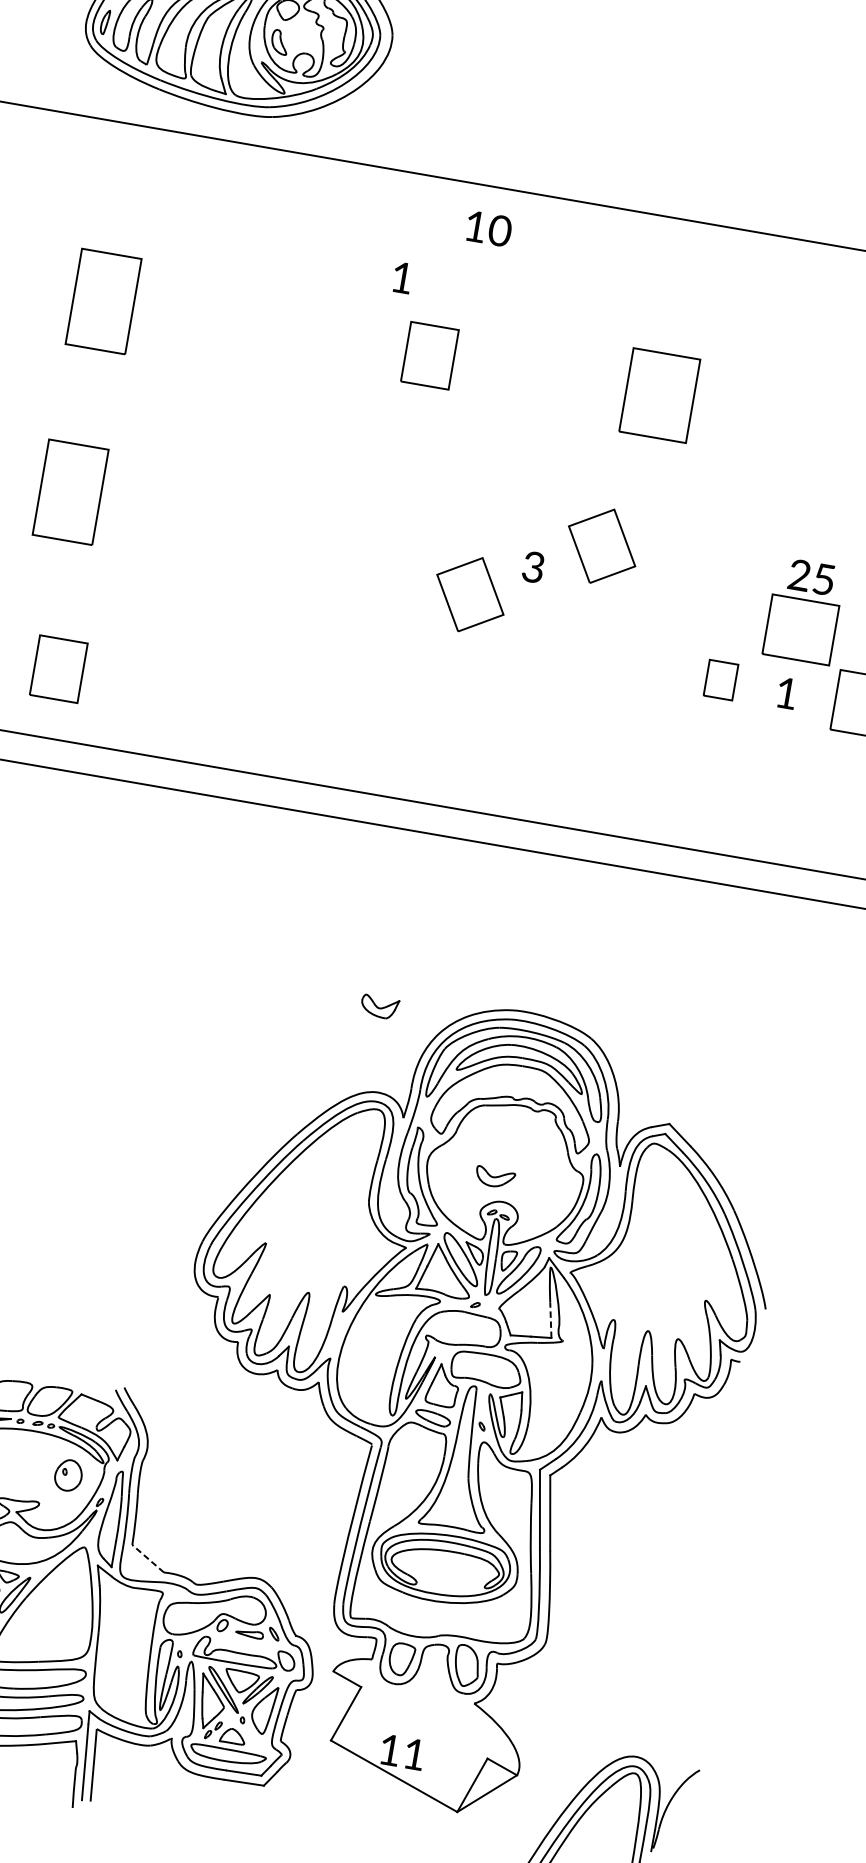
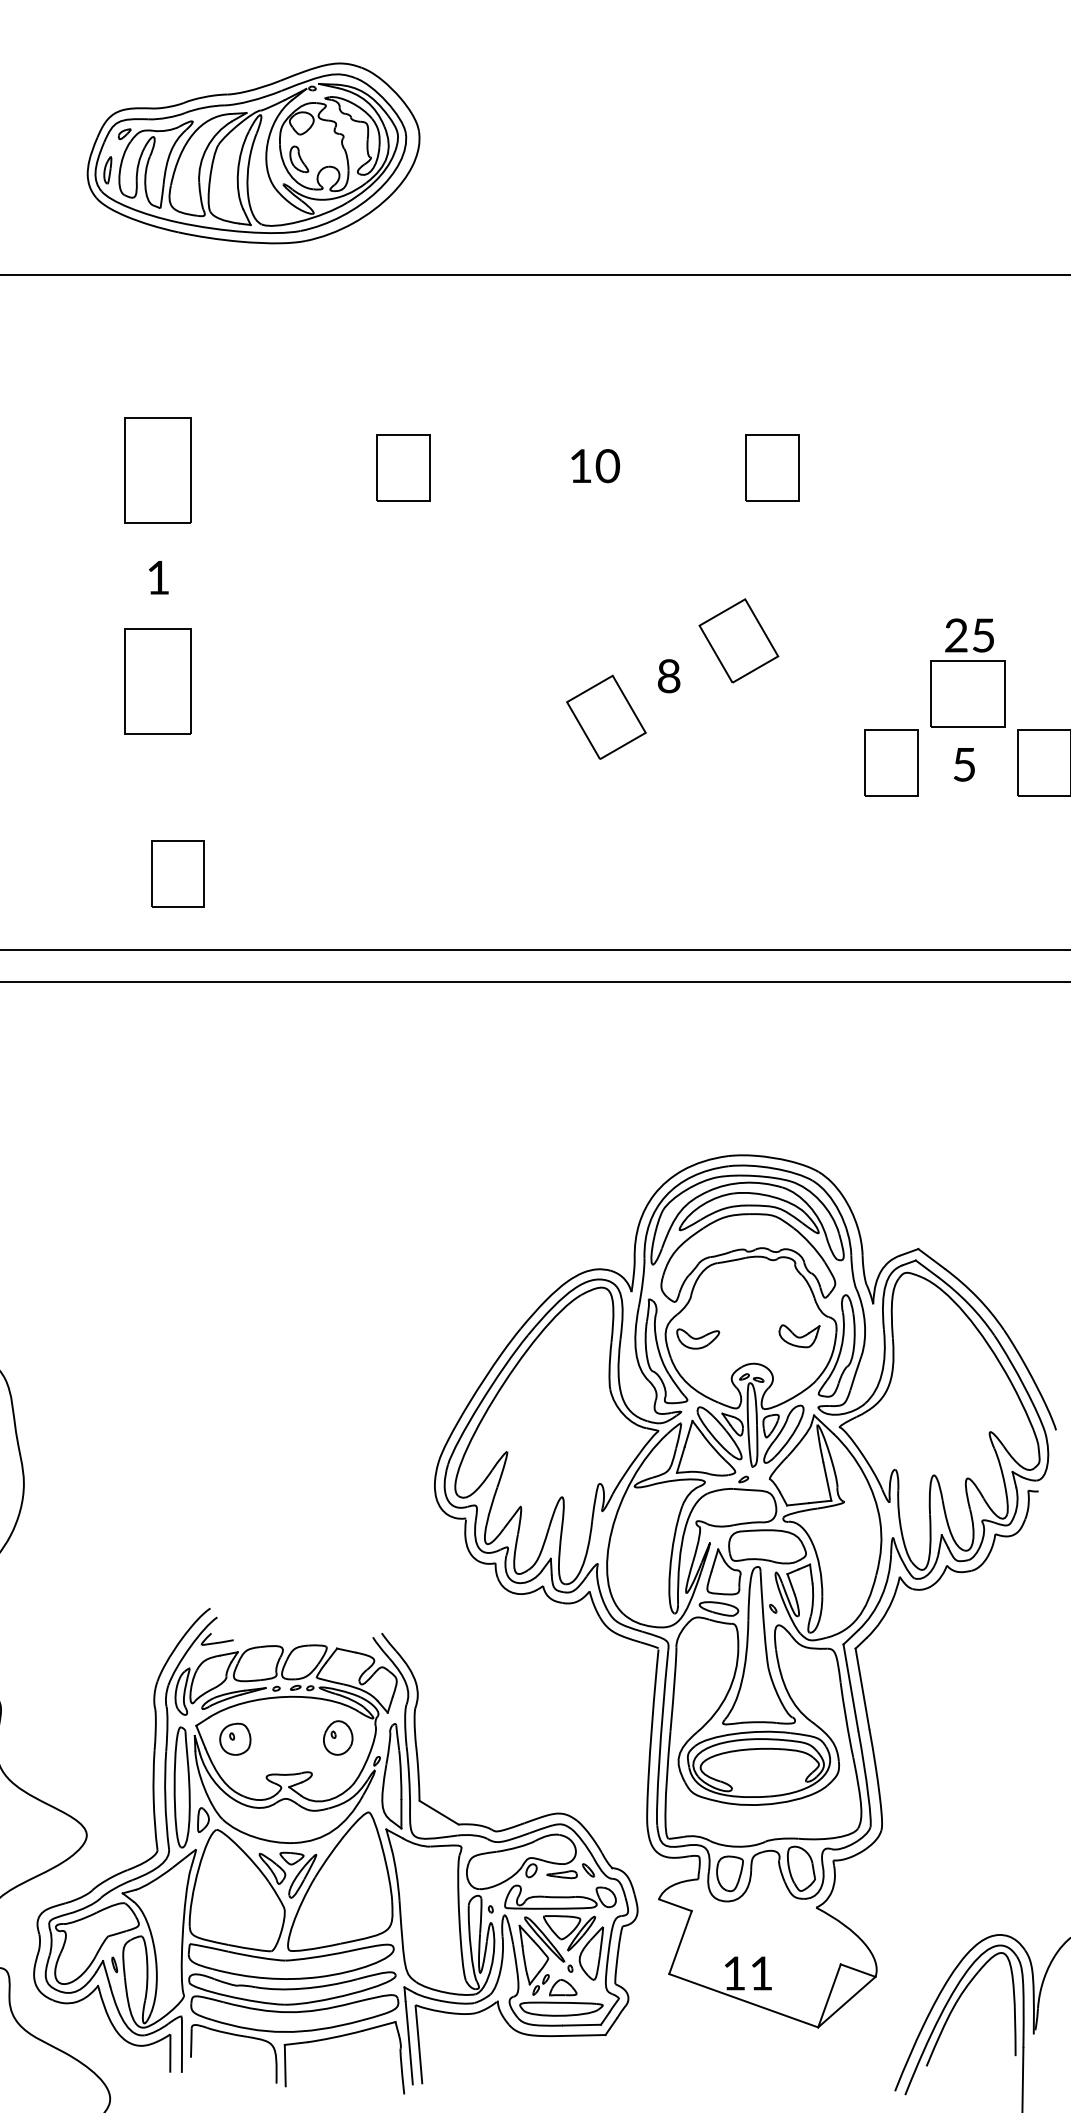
text: (488, 229) -> (595, 466), moved
text: (402, 277) -> (158, 577), moved
part: (429, 355) -> (403, 467), moved
part: (659, 394) -> (772, 467), size x0.71
text: (533, 566) -> (668, 675), 3 -> 8
part: (721, 679) -> (891, 762), size x1.67
text: (785, 693) -> (963, 764), 1 -> 5
part: (379, 1007) -> (799, 1336), moved
part: (495, 1177) -> (698, 1338), moved
line: (550, 1319) -> (827, 1481), dashed -> solid
line: (148, 1558) -> (439, 1812), dashed -> solid

